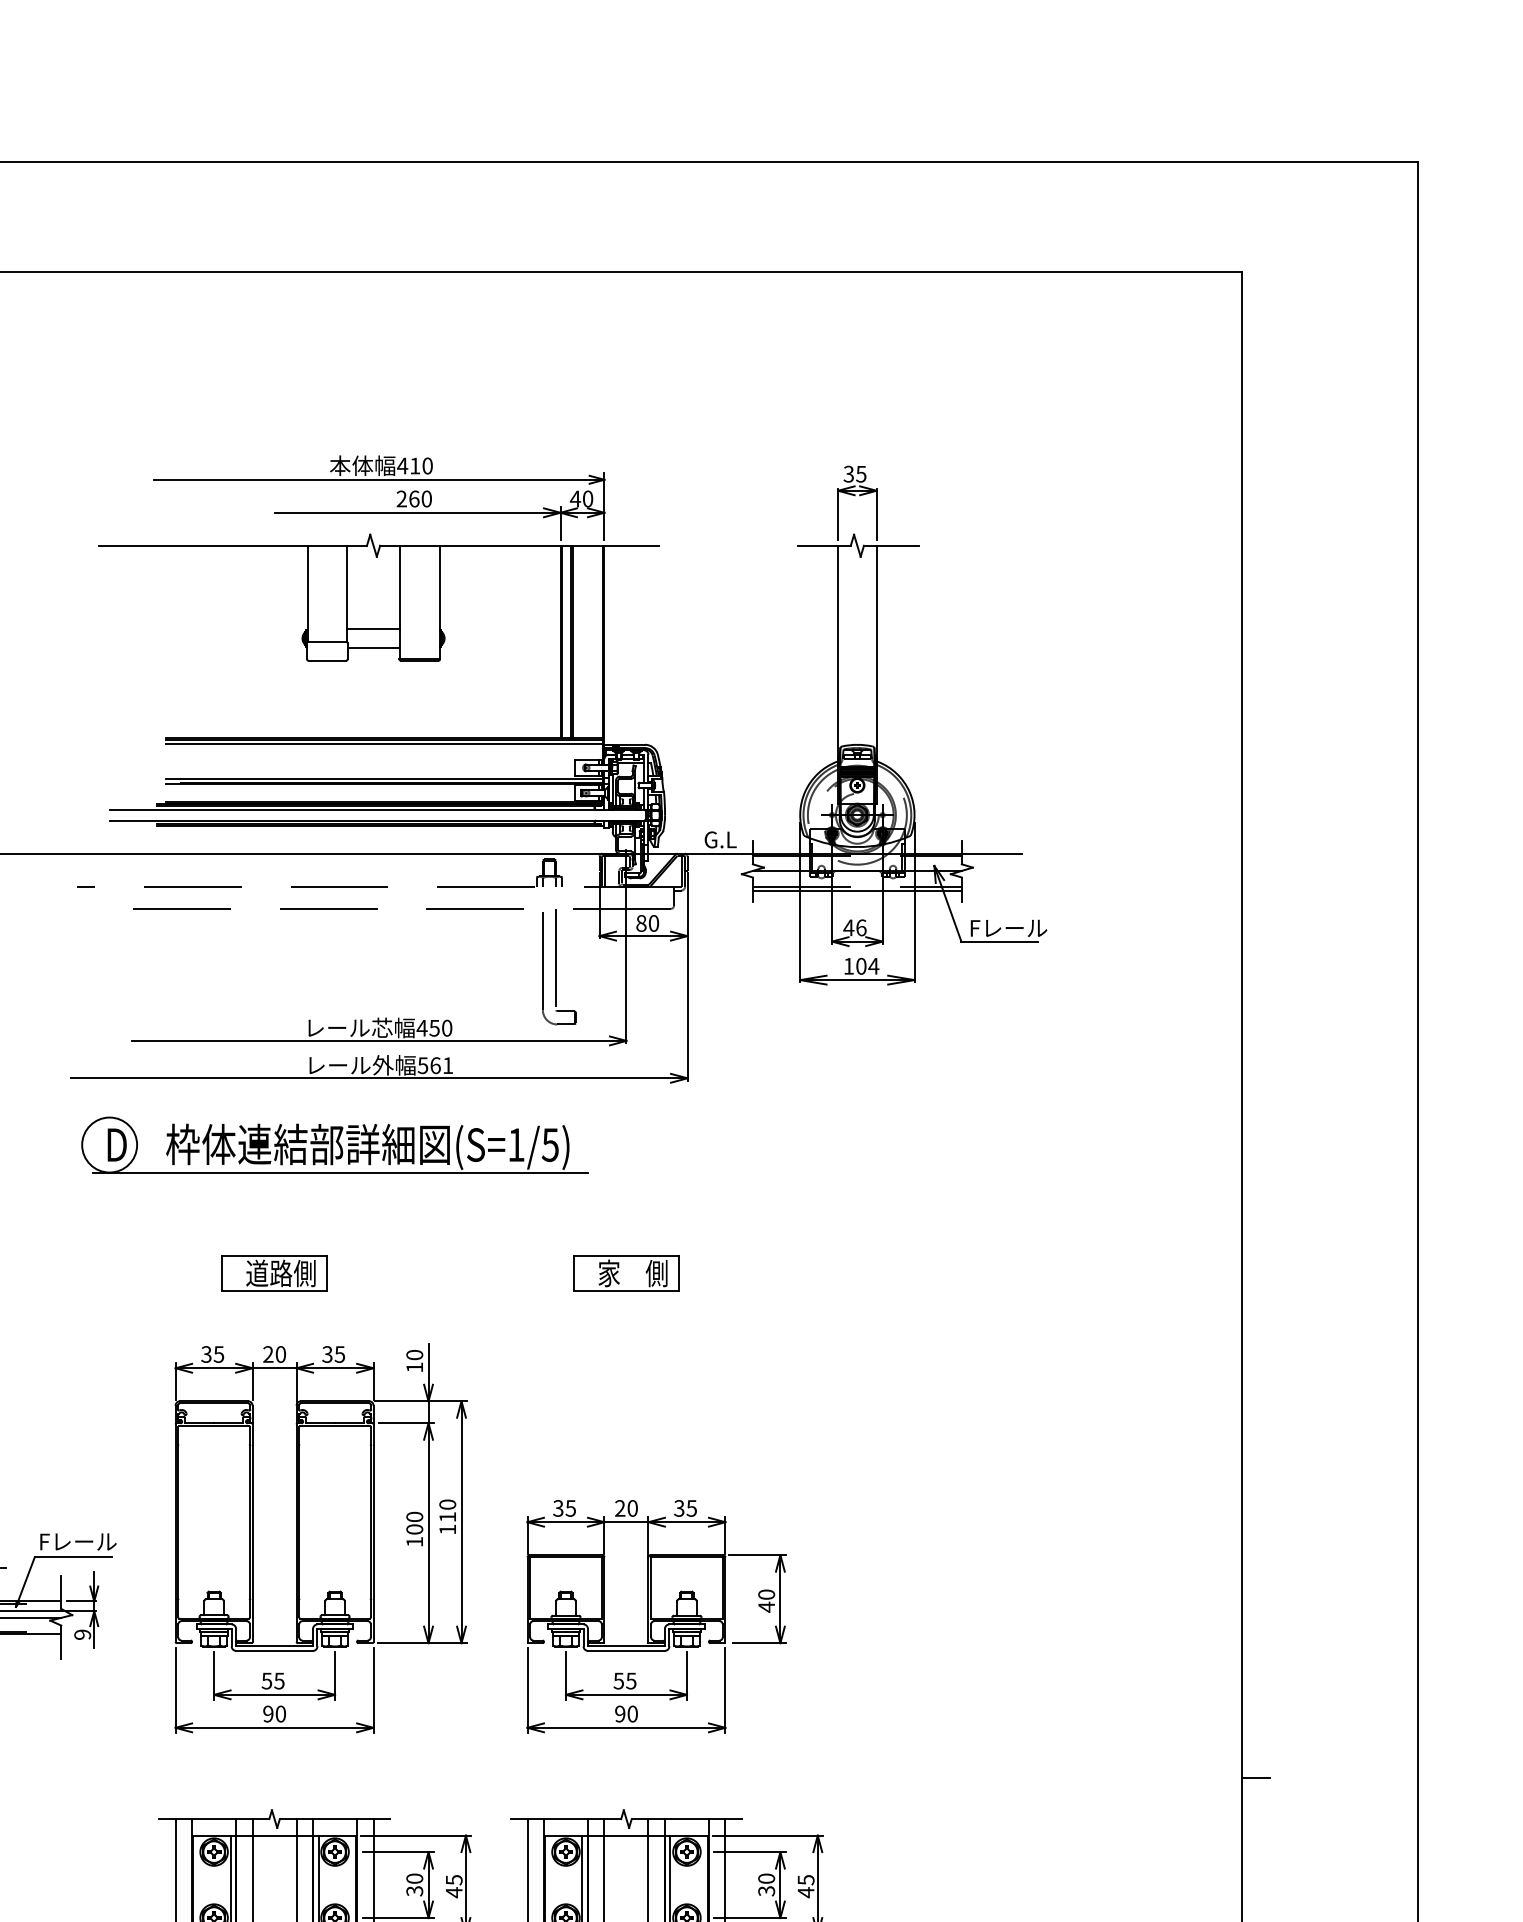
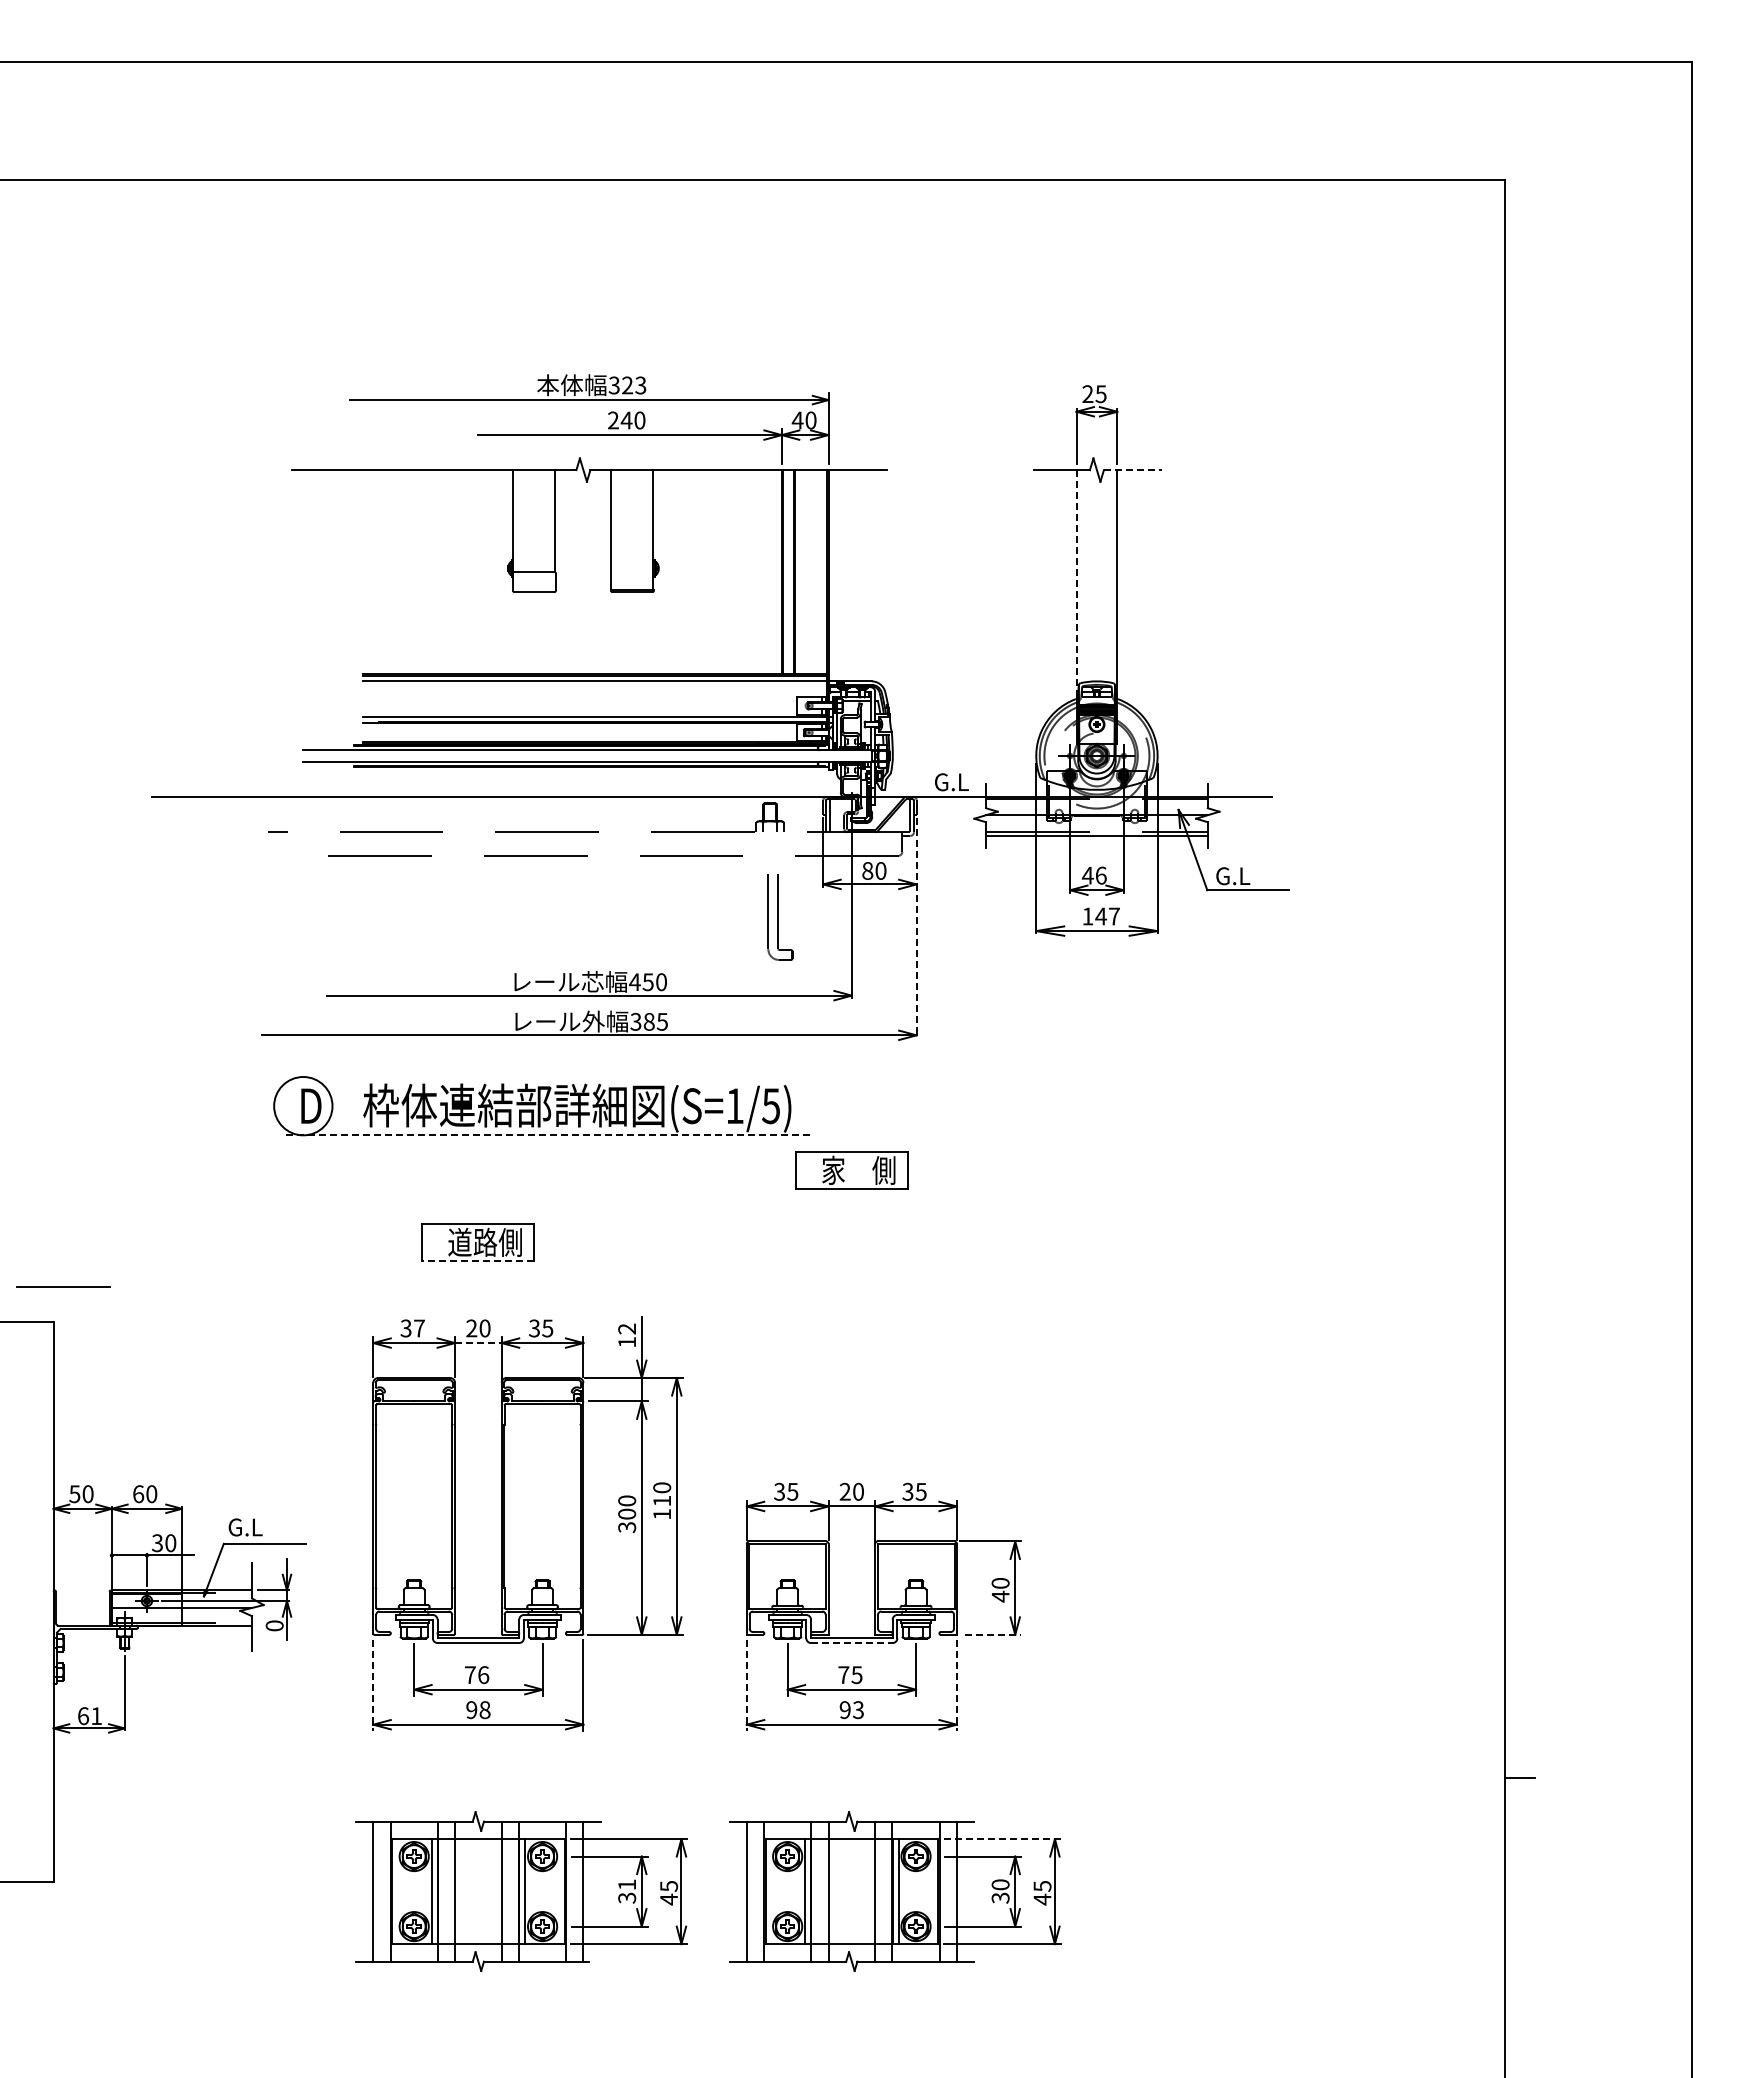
text: (415, 466) -> (627, 385), 410 -> 323
text: (848, 474) -> (1087, 394), 35 -> 25
text: (414, 499) -> (626, 420), 260 -> 240
line: (891, 546) -> (1133, 470), solid -> dashed
line: (373, 628) -> (583, 557), removed
line: (373, 647) -> (583, 578), removed
line: (838, 652) -> (1076, 583), solid -> dashed
text: (1008, 928) -> (1257, 876), Fレール -> G.L
text: (867, 966) -> (1107, 916), 104 -> 147
part: (559, 967) -> (780, 917), size x0.7
line: (687, 977) -> (916, 928), solid -> dashed
text: (435, 1065) -> (649, 1021), 561 -> 385
line: (340, 1172) -> (548, 1135), solid -> dashed
part: (626, 1273) -> (851, 1170), moved
line: (273, 1291) -> (477, 1261), solid -> dashed
text: (218, 1354) -> (418, 1328), 35 -> 37
text: (415, 1354) -> (627, 1328), 10 -> 12
line: (274, 1368) -> (478, 1343), solid -> dashed
text: (77, 1542) -> (269, 1527), Fレール -> G.L
text: (415, 1542) -> (627, 1527), 100 -> 300
text: (82, 1634) -> (274, 1625), 9 -> 0
line: (759, 1642) -> (993, 1634), solid -> dashed
line: (626, 1651) -> (851, 1643), solid -> dashed
text: (272, 1681) -> (476, 1675), 55 -> 76
text: (618, 1681) -> (843, 1675), 55 -> 75
line: (175, 1690) -> (373, 1685), solid -> dashed
line: (527, 1690) -> (746, 1685), solid -> dashed
line: (725, 1690) -> (956, 1685), solid -> dashed
text: (280, 1713) -> (484, 1709), 90 -> 98
text: (631, 1713) -> (857, 1709), 90 -> 93
line: (768, 1836) -> (1002, 1839), solid -> dashed
text: (415, 1878) -> (627, 1884), 30 -> 31

